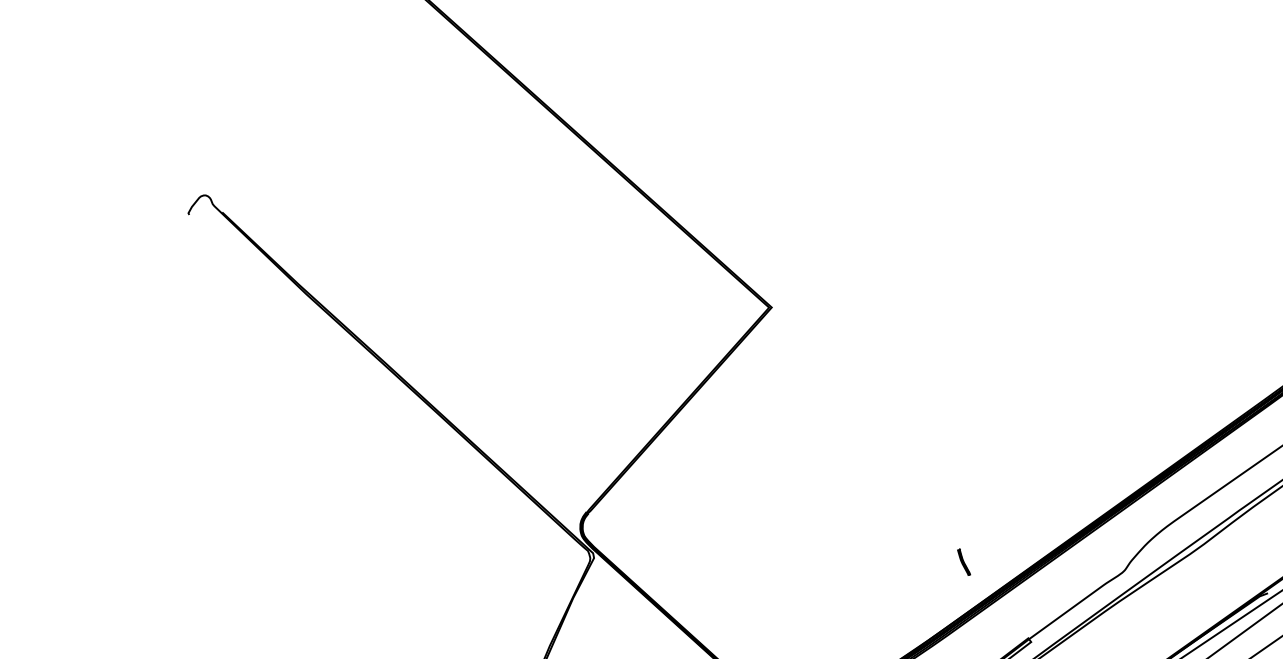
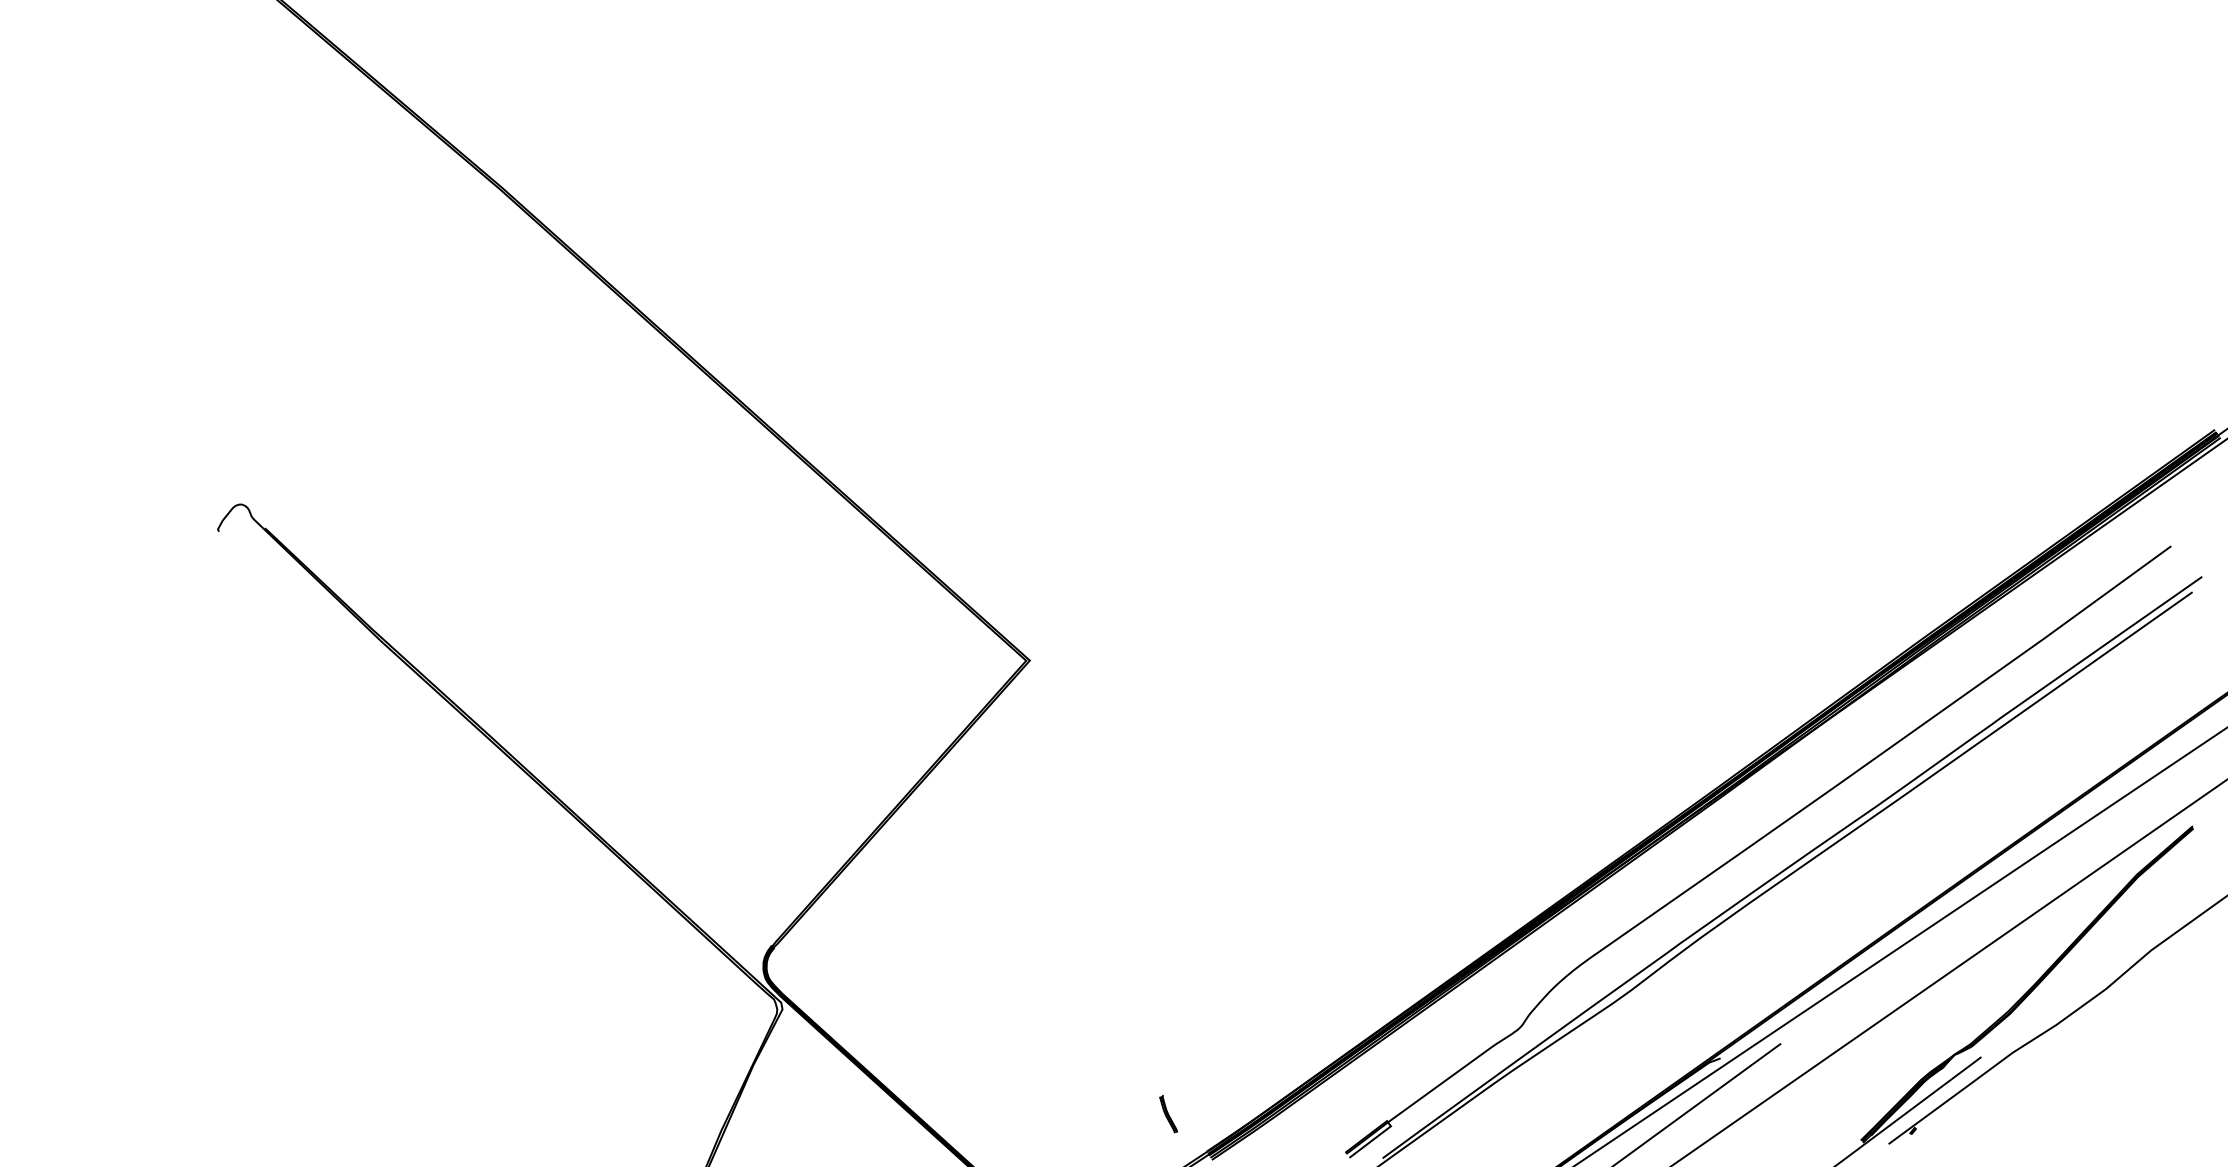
part: (964, 561) -> (1168, 1113), moved

